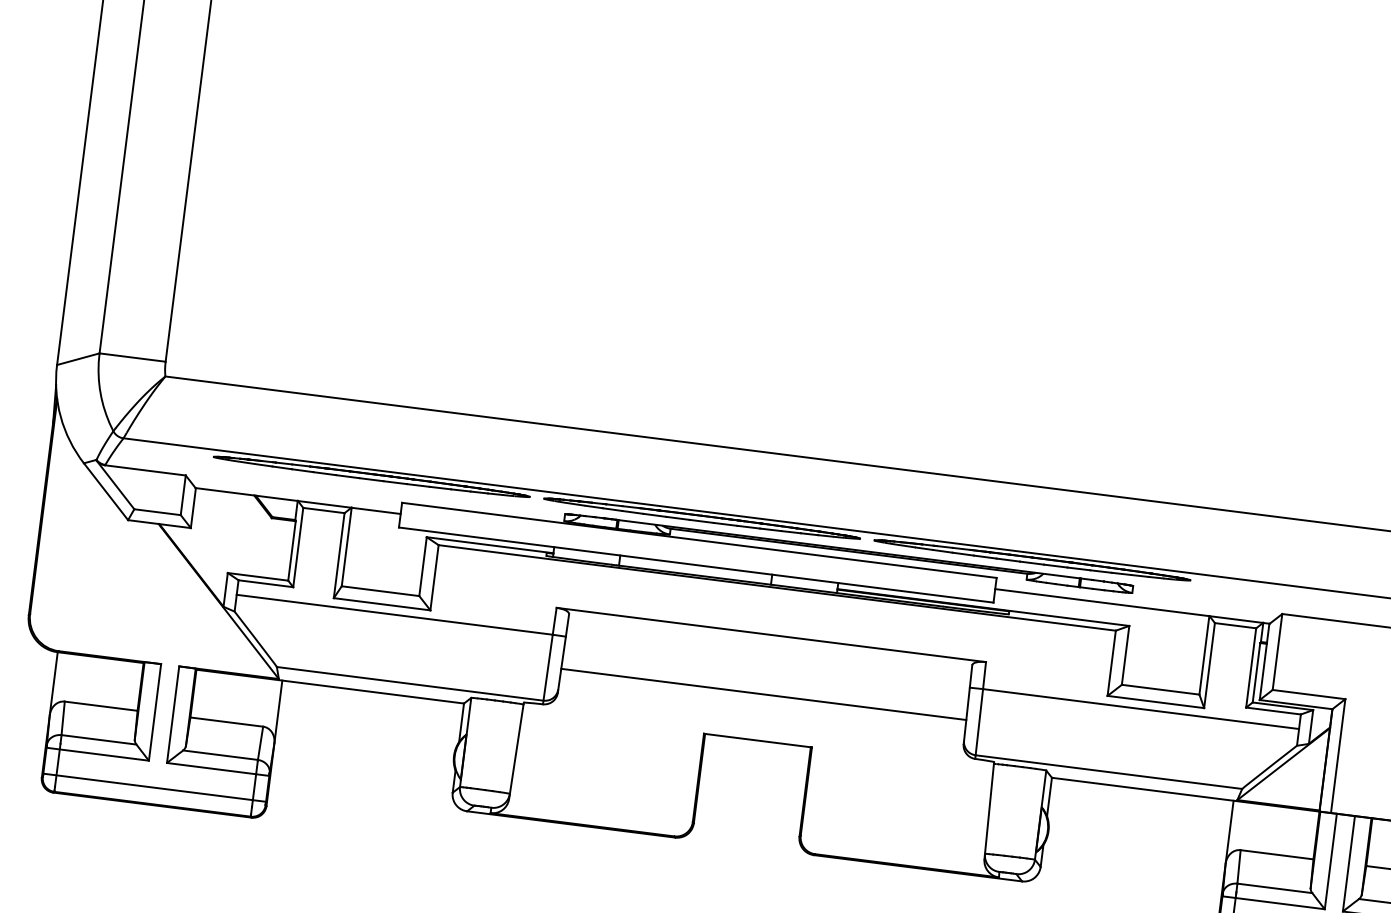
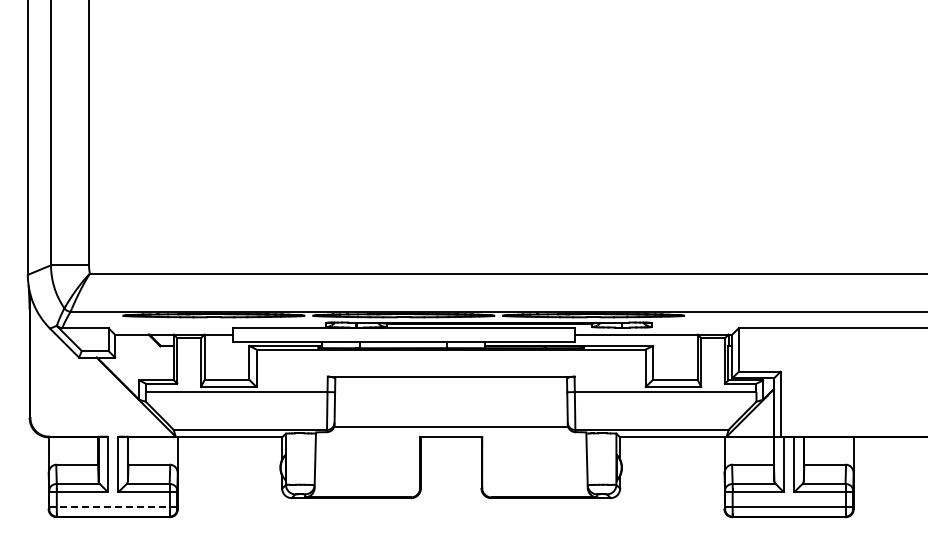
line: (762, 693) -> (450, 426), moved
line: (155, 788) -> (113, 507), solid -> dashed

